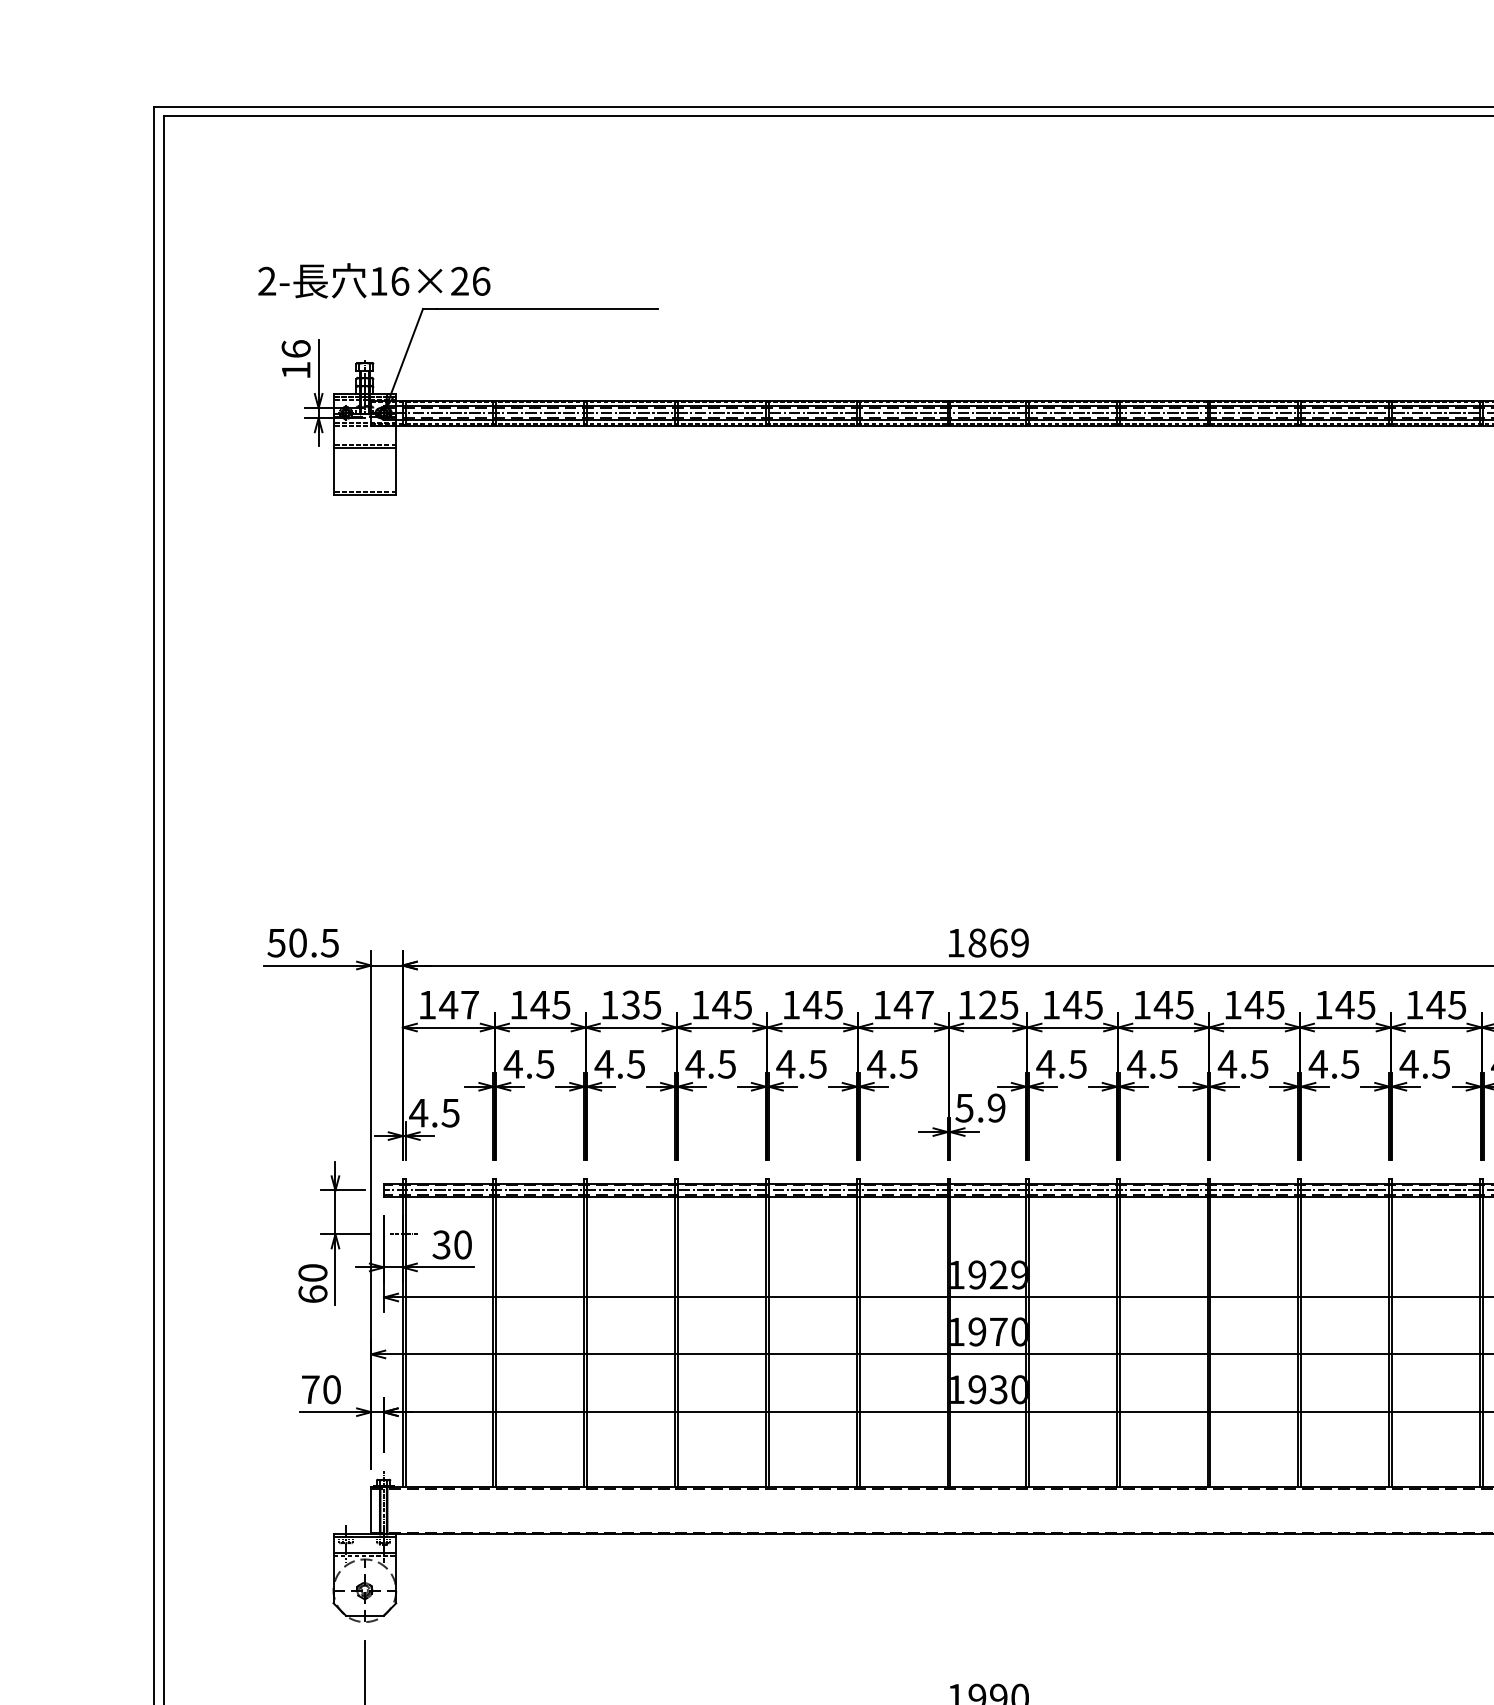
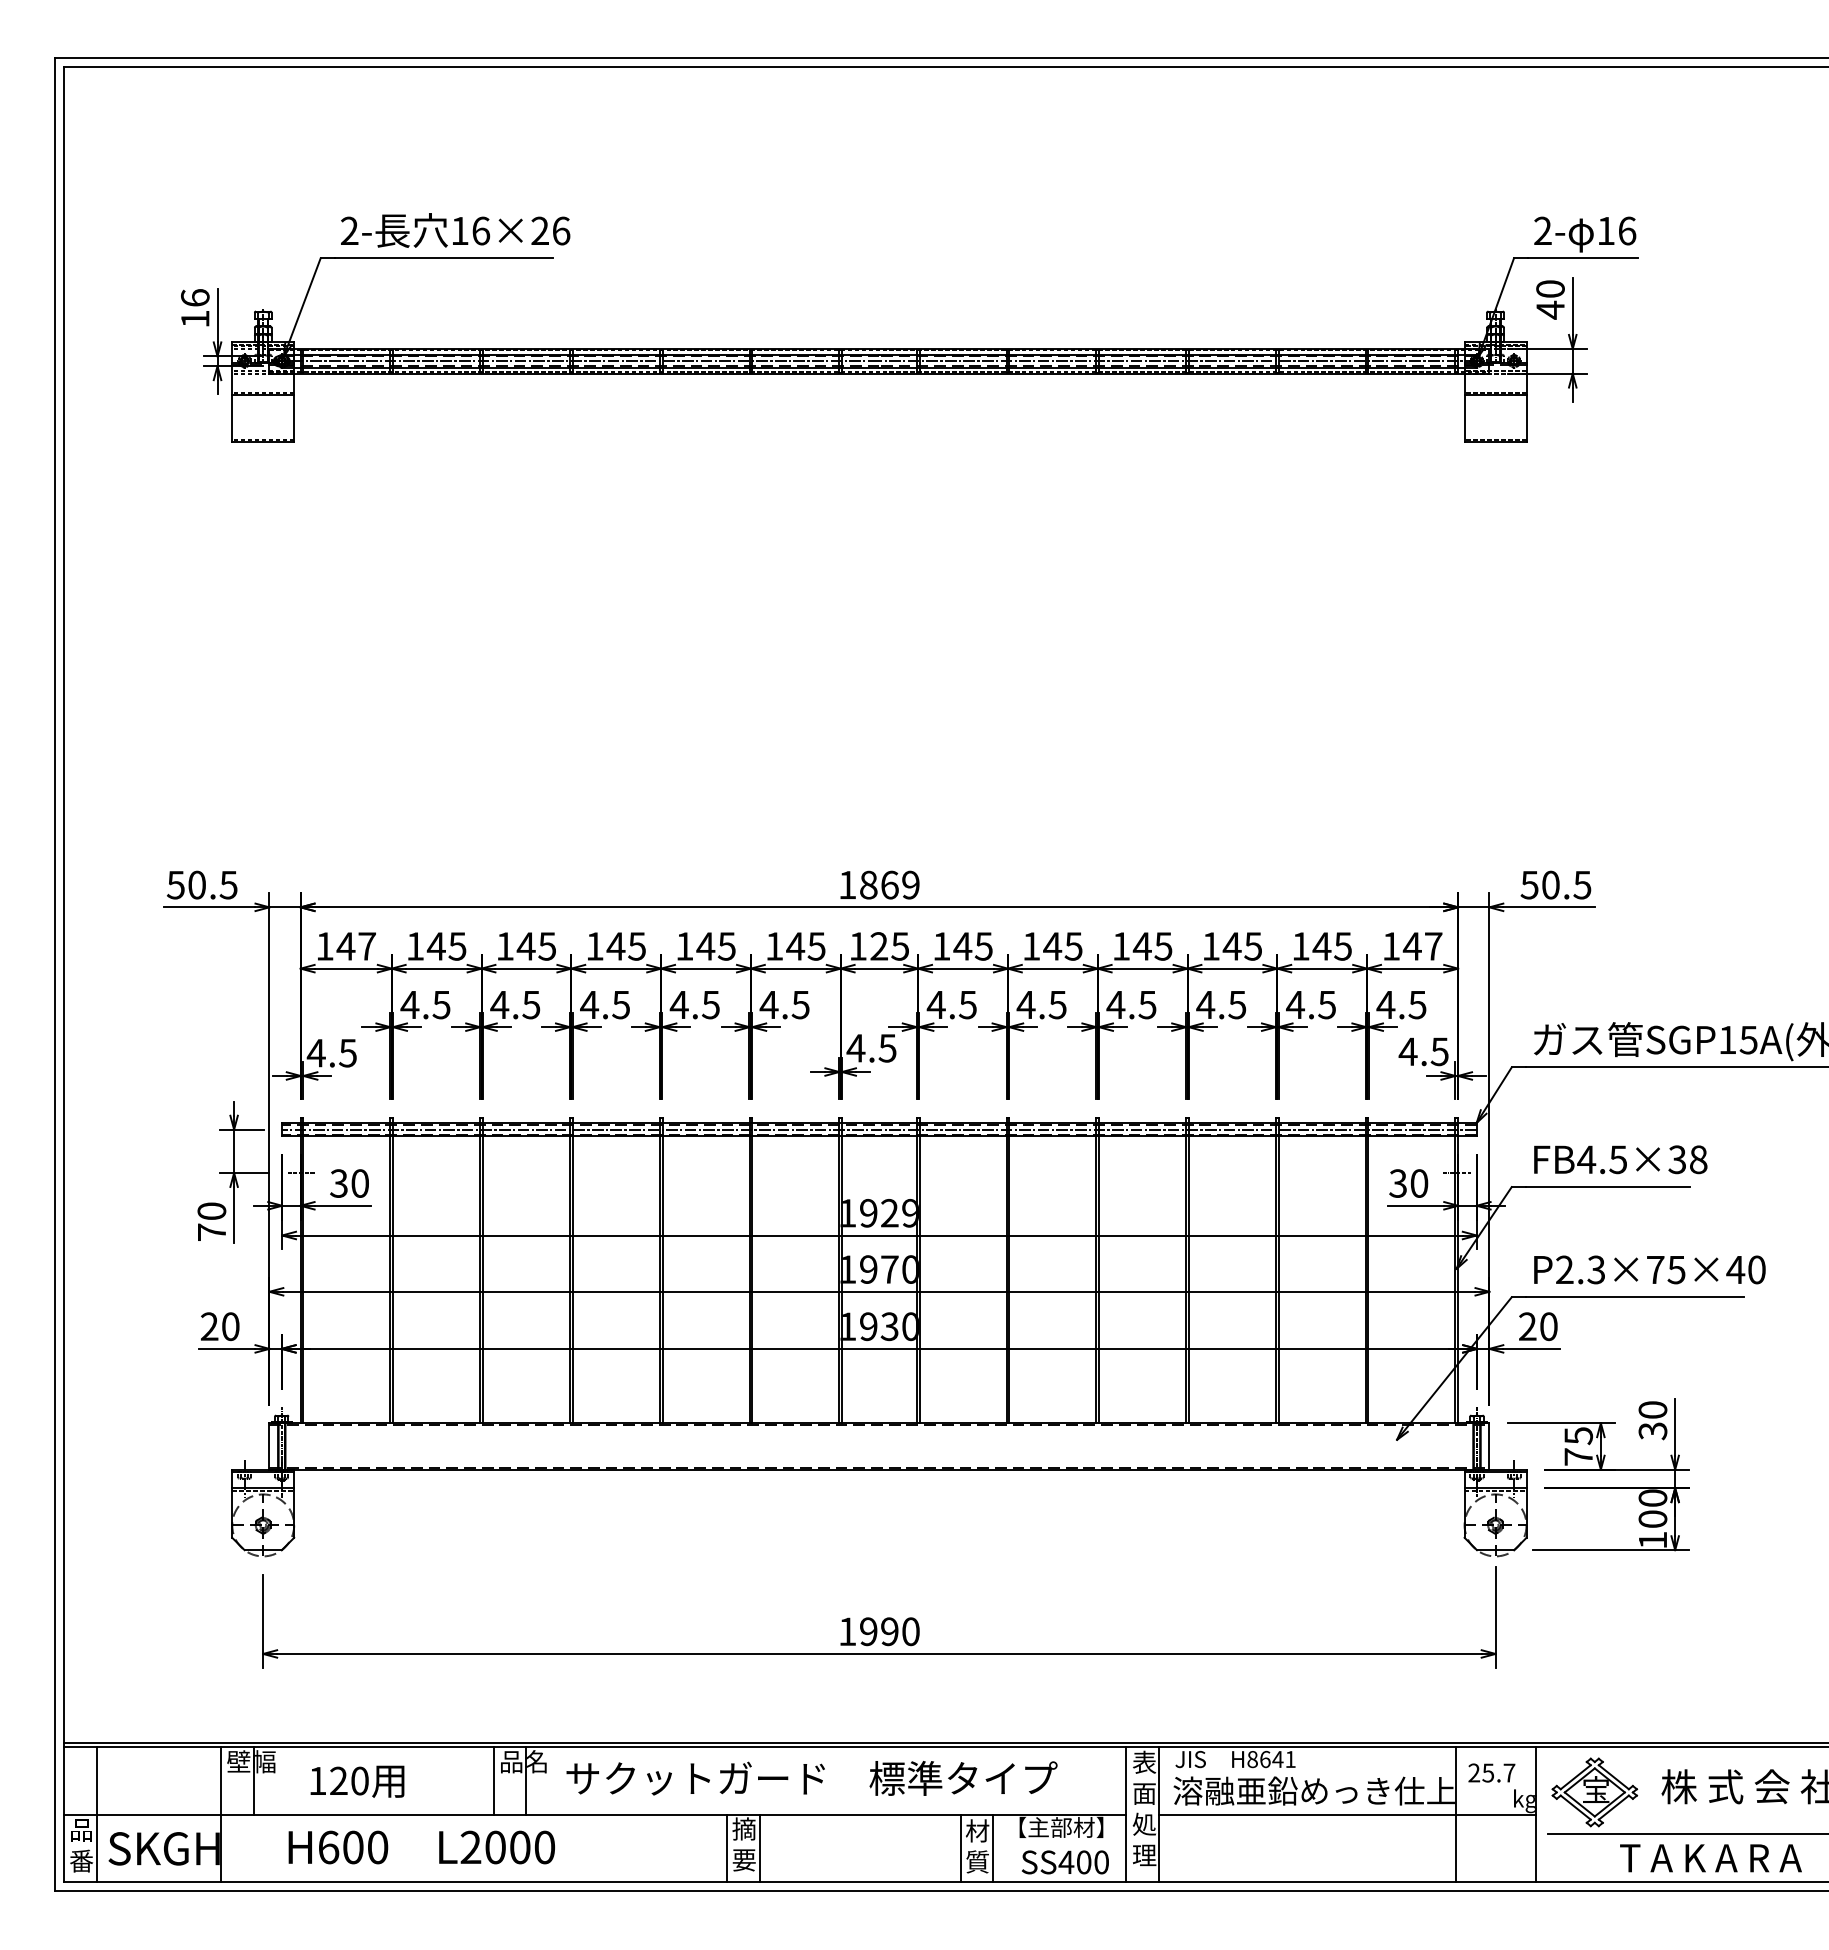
text: (374, 280) -> (455, 230), moved
text: (630, 1005) -> (525, 946), 135 -> 145
text: (924, 1005) -> (816, 946), 147 -> 145
text: (980, 1108) -> (871, 1048), 5.9 -> 4.5
text: (312, 1293) -> (211, 1231), 60 -> 70
text: (310, 1389) -> (209, 1326), 70 -> 20

